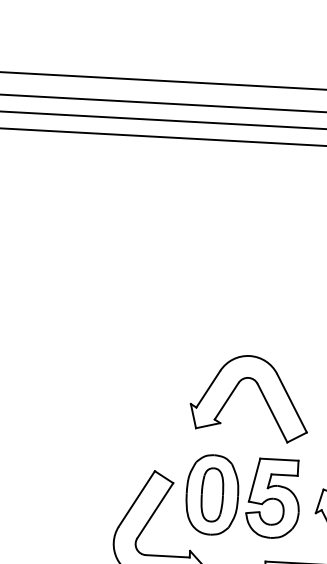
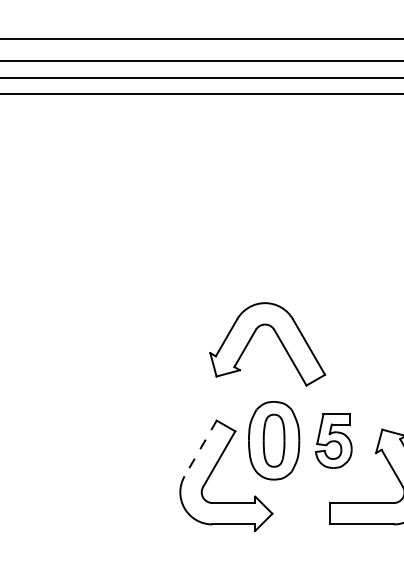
part: (261, 393) -> (278, 339), moved
part: (273, 497) -> (333, 440), size x0.7
line: (136, 498) -> (200, 448), solid -> dashed

